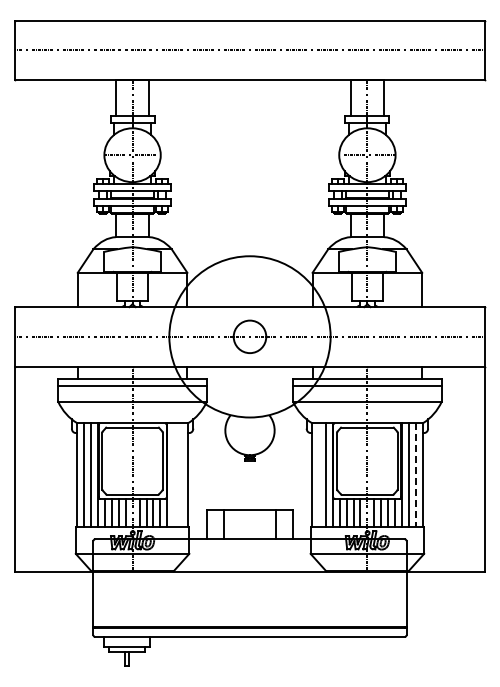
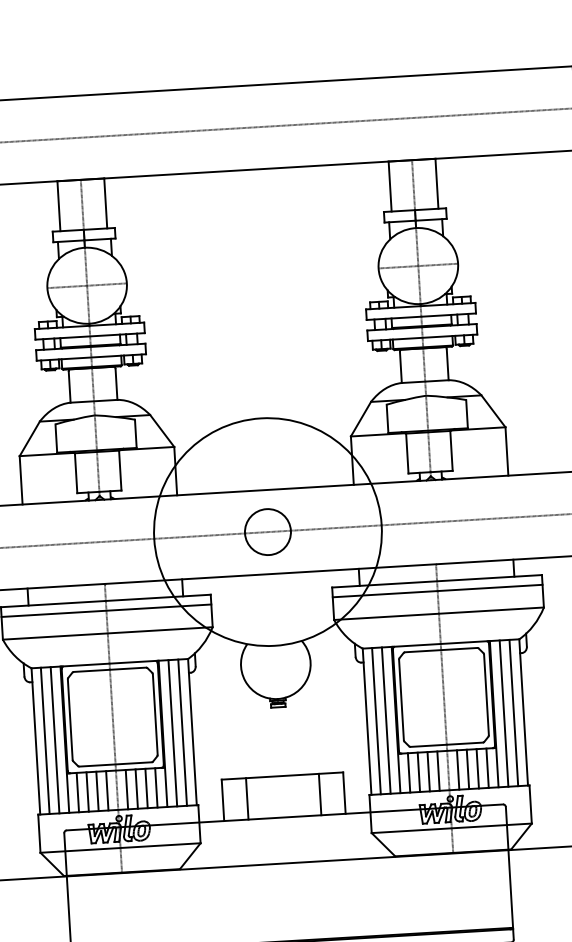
line: (174, 474) -> (173, 732), added
line: (181, 474) -> (182, 731), added
line: (318, 474) -> (376, 720), added
line: (416, 475) -> (514, 713), dashed -> solid

